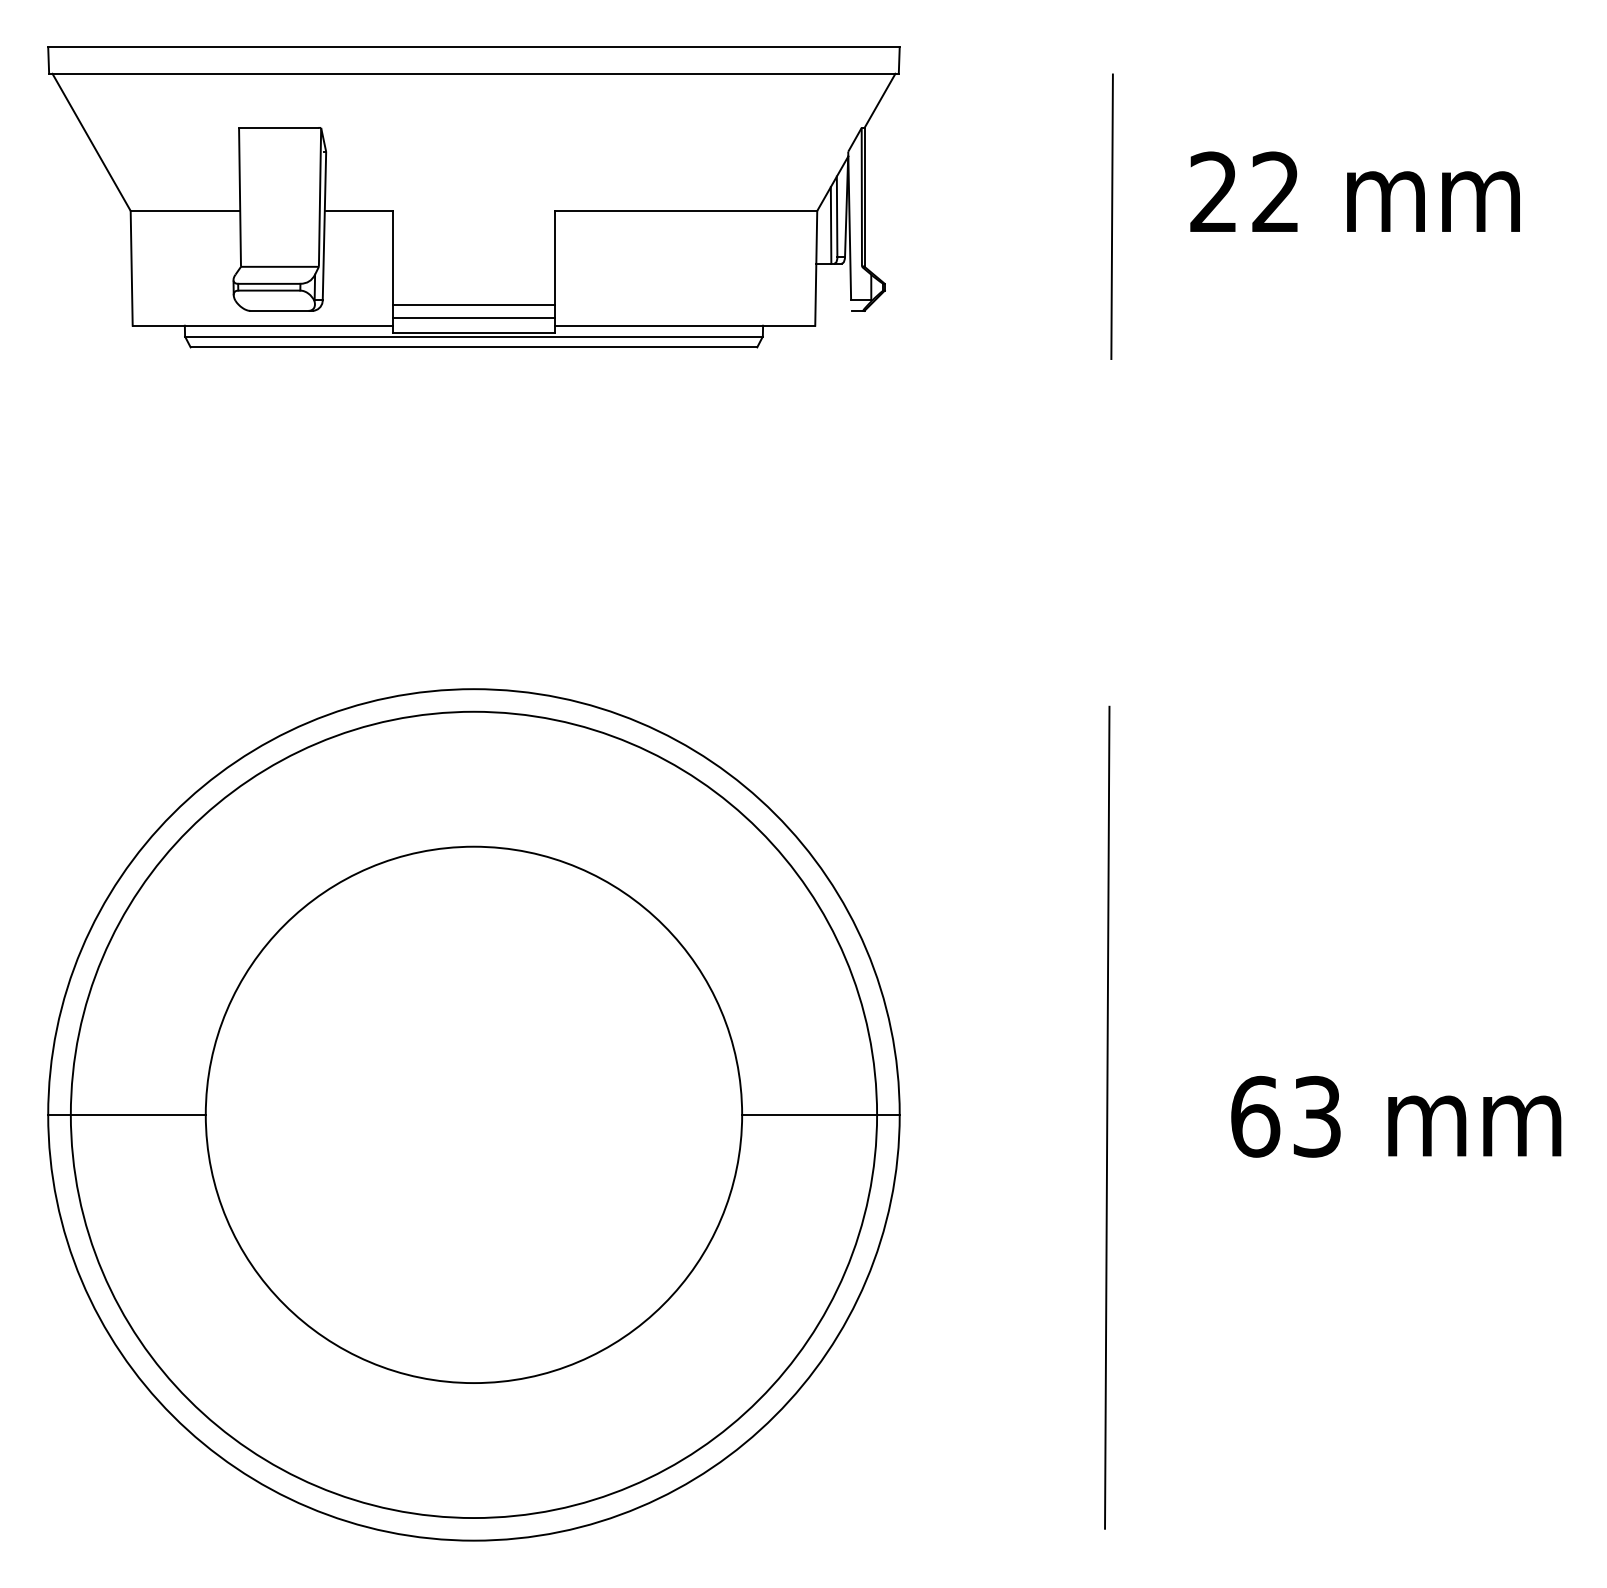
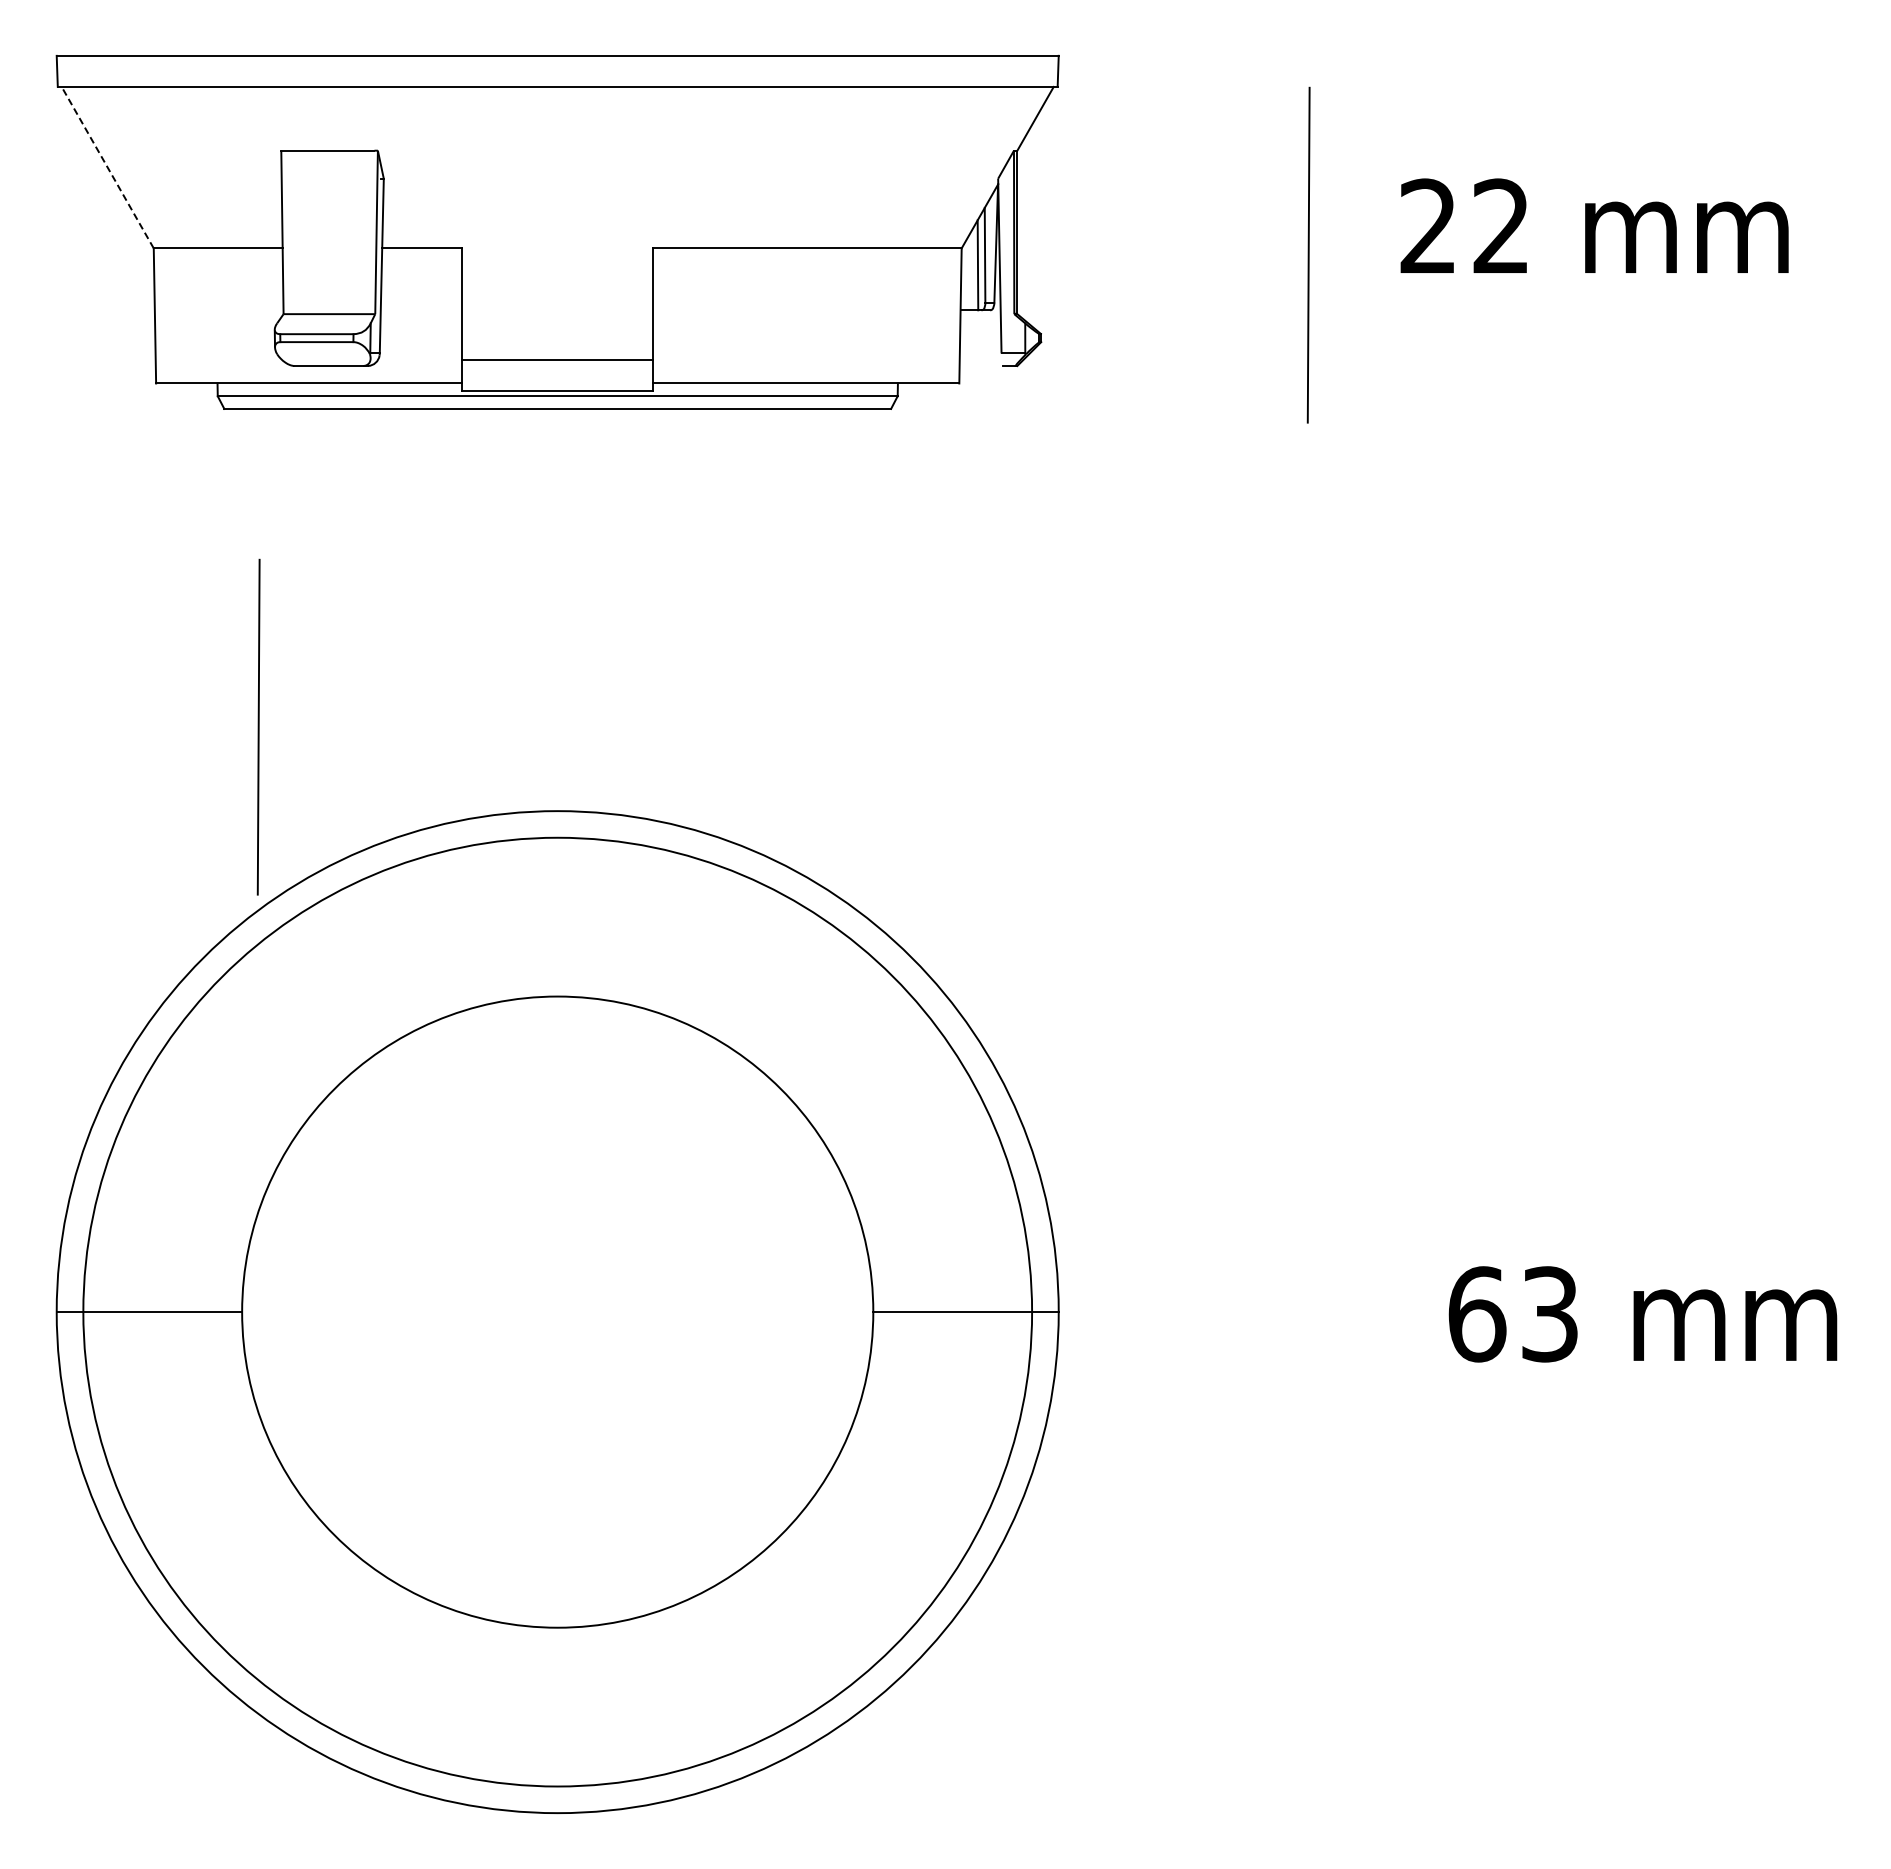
line: (91, 142) -> (107, 167), solid -> dashed
line: (473, 317) -> (557, 373), removed
line: (219, 617) -> (258, 726), added
line: (1106, 1117) -> (1302, 1315), removed

